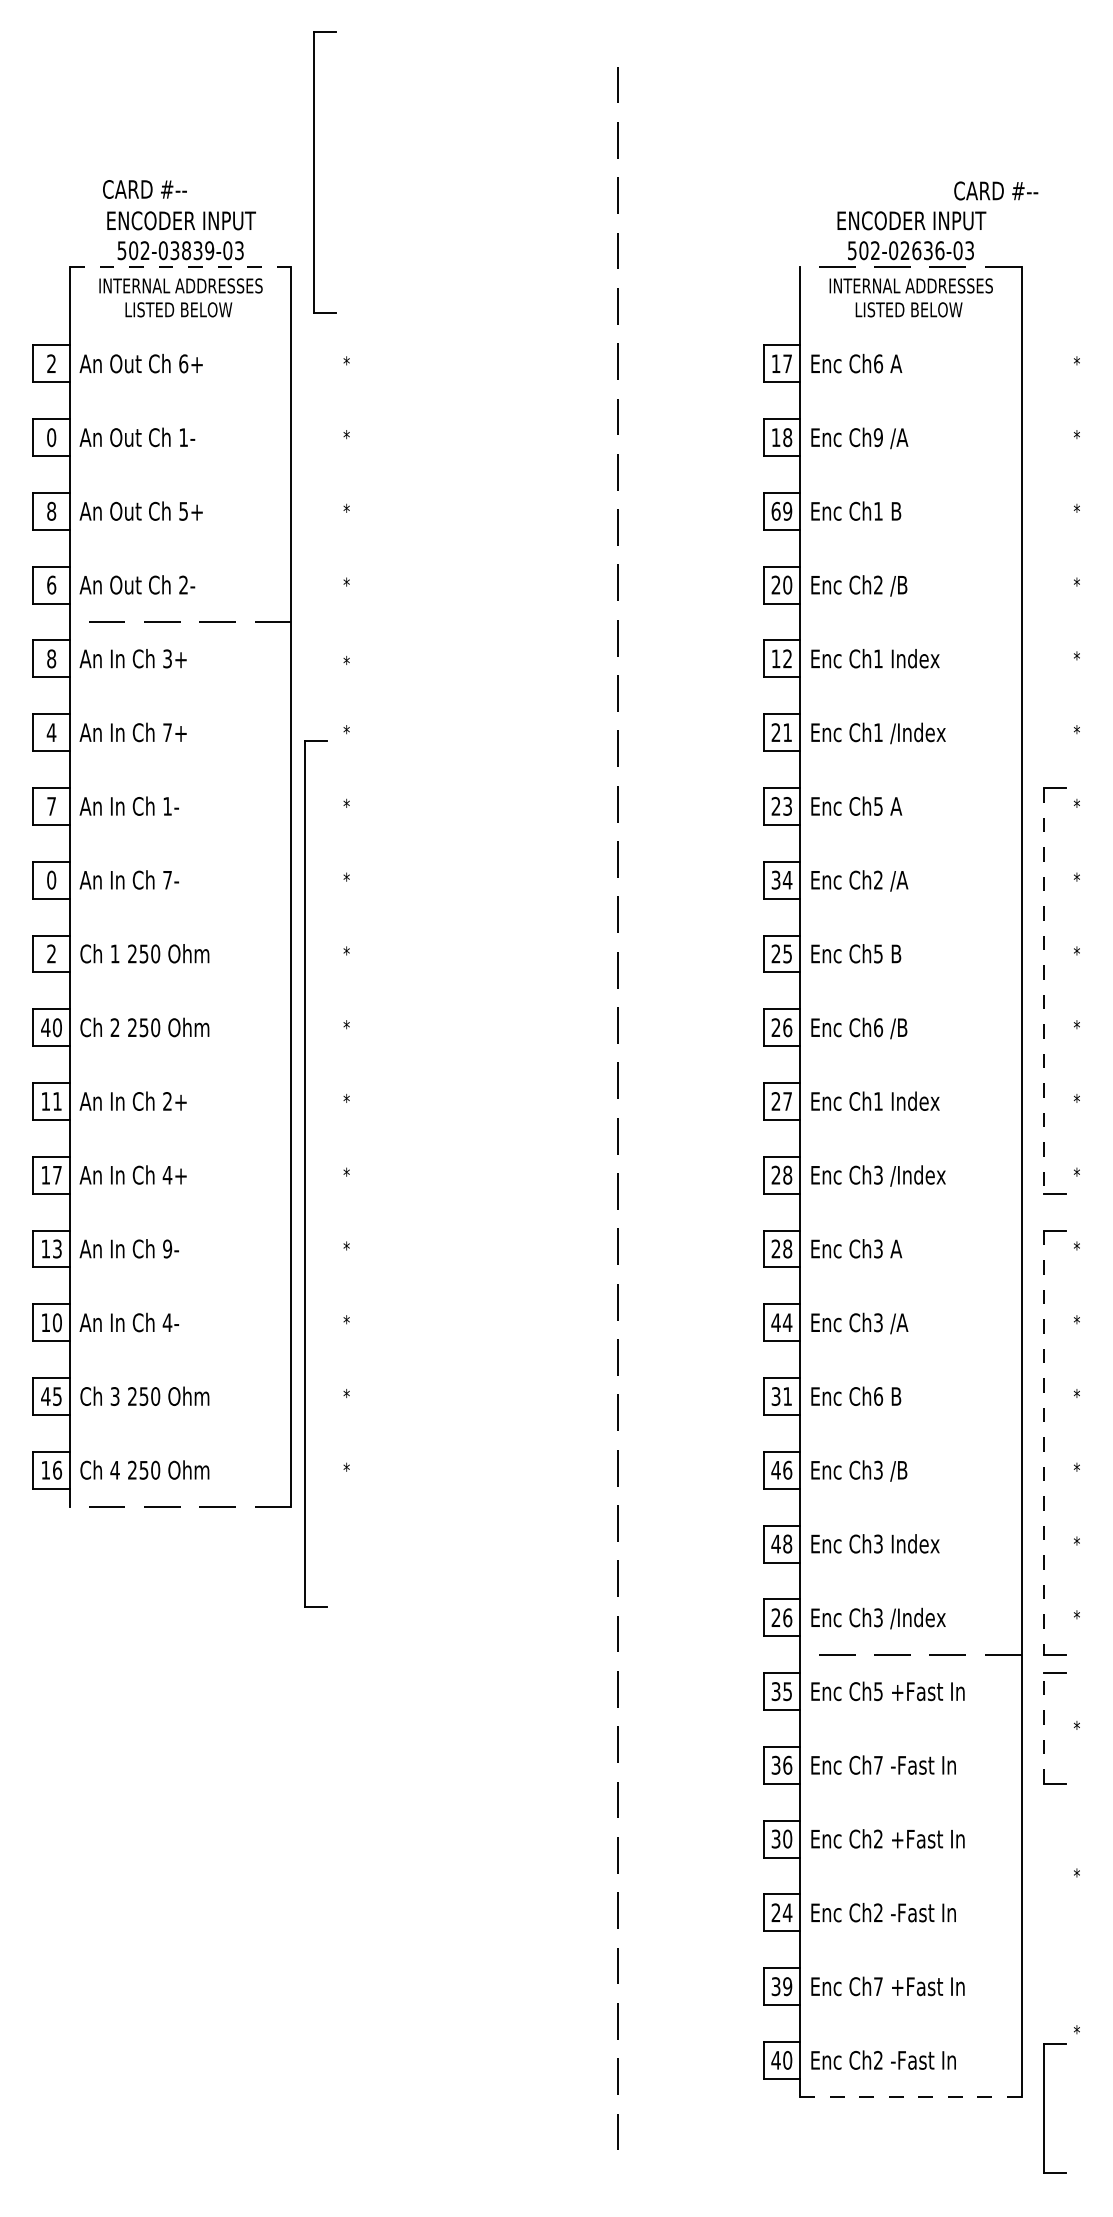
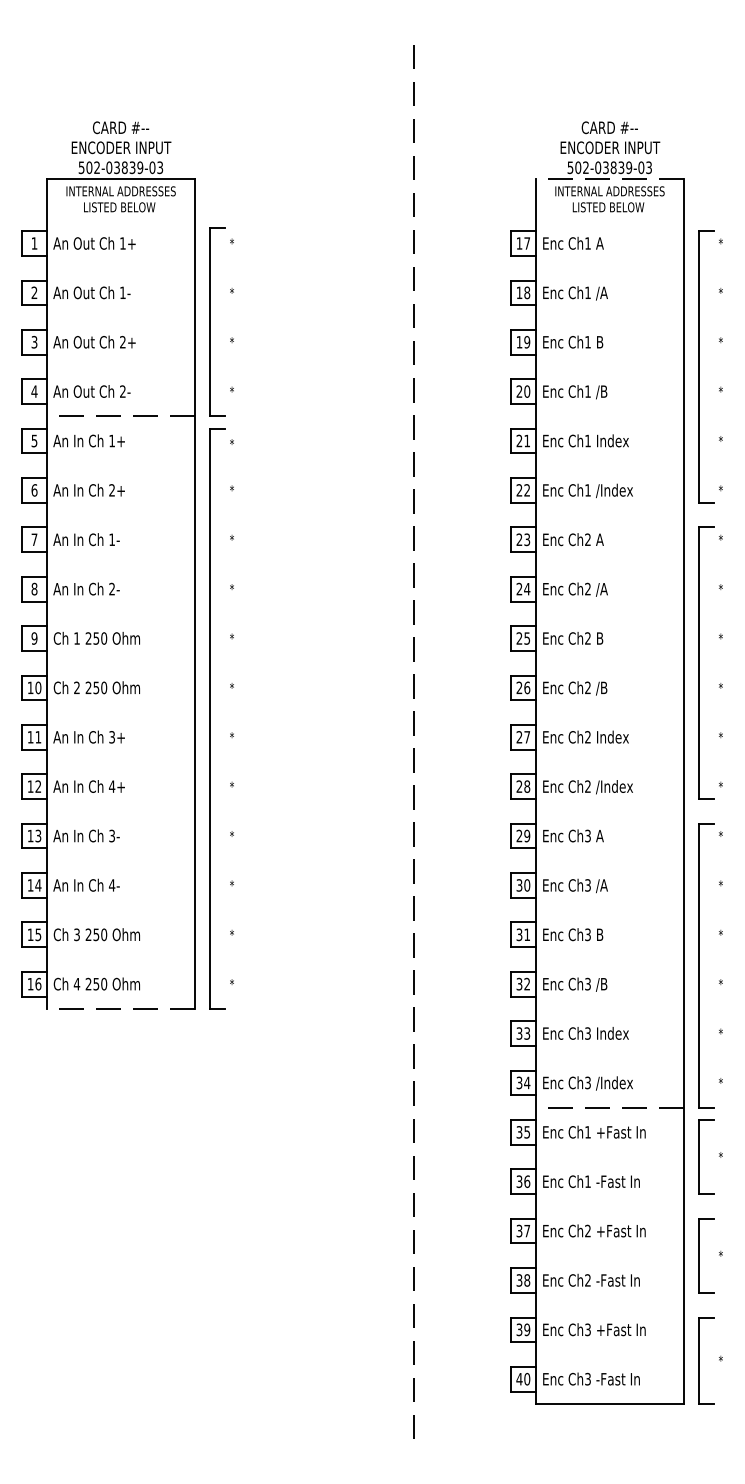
part: (314, 171) -> (210, 321), moved
text: (145, 189) -> (121, 127), moved
text: (995, 190) -> (609, 127), moved
text: (922, 250) -> (617, 167), 502-02636-03 -> 502-03839-03
line: (180, 266) -> (120, 178), dashed -> solid
text: (51, 363) -> (34, 243), 2 -> 1
text: (183, 363) -> (122, 243), 6+ -> 1+
text: (879, 363) -> (588, 243), Ch6 -> Ch1
text: (51, 437) -> (34, 292), 0 -> 2
text: (877, 437) -> (587, 292), Ch9 -> Ch1
text: (183, 510) -> (122, 341), 5+ -> 2+
text: (51, 511) -> (34, 342), 8 -> 3
text: (776, 511) -> (519, 342), 69 -> 19
part: (1044, 547) -> (699, 366), added
text: (51, 584) -> (34, 391), 6 -> 4
text: (877, 584) -> (587, 391), Ch2 -> Ch1
text: (51, 658) -> (34, 440), 8 -> 5
text: (166, 658) -> (111, 440), 3+ -> 1+
text: (780, 658) -> (522, 440), 12 -> 21
text: (51, 732) -> (34, 490), 4 -> 6
text: (166, 732) -> (111, 490), 7+ -> 2+
text: (786, 732) -> (526, 490), 21 -> 22
text: (877, 806) -> (587, 539), Ch5 -> Ch2
text: (166, 879) -> (111, 588), 7- -> 2-
text: (51, 880) -> (34, 589), 0 -> 8
text: (776, 880) -> (519, 589), 34 -> 24
text: (51, 953) -> (34, 638), 2 -> 9
text: (877, 953) -> (587, 638), Ch5 -> Ch2
line: (1043, 991) -> (698, 663), dashed -> solid
text: (45, 1027) -> (30, 687), 40 -> 10
text: (879, 1027) -> (588, 687), Ch6 -> Ch2
text: (166, 1101) -> (111, 737), 2+ -> 3+
text: (877, 1101) -> (587, 737), Ch1 -> Ch2
part: (305, 1173) -> (210, 718), moved
text: (57, 1174) -> (38, 786), 17 -> 12
text: (877, 1174) -> (587, 786), Ch3 -> Ch2
text: (168, 1248) -> (112, 835), 9- -> 3-
text: (788, 1249) -> (527, 836), 28 -> 29
text: (57, 1322) -> (38, 885), 10 -> 14
text: (782, 1322) -> (523, 885), 44 -> 30
text: (45, 1396) -> (30, 934), 45 -> 15
text: (879, 1396) -> (588, 934), Ch6 -> Ch3
line: (1043, 1442) -> (698, 965), dashed -> solid
text: (782, 1469) -> (523, 983), 46 -> 32
text: (782, 1543) -> (523, 1033), 48 -> 33
text: (782, 1617) -> (523, 1082), 26 -> 34
text: (877, 1691) -> (587, 1132), Ch5 -> Ch1
line: (1043, 1727) -> (698, 1156), dashed -> solid
text: (877, 1765) -> (587, 1181), Ch7 -> Ch1
text: (788, 1838) -> (527, 1230), 30 -> 37
part: (1044, 1875) -> (699, 1255), added
text: (782, 1912) -> (523, 1280), 24 -> 38
text: (877, 1986) -> (587, 1329), Ch7 -> Ch3
text: (877, 2060) -> (587, 1379), Ch2 -> Ch3
line: (912, 2096) -> (610, 1403), dashed -> solid
part: (1044, 2108) -> (699, 1360), moved

